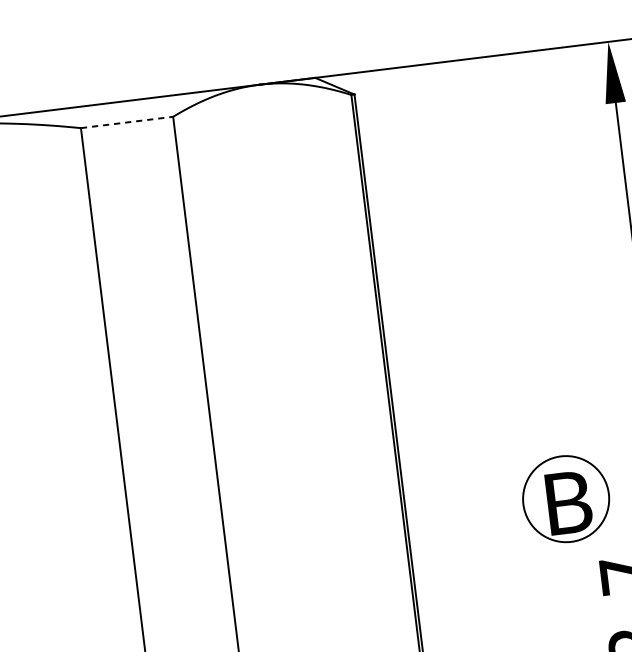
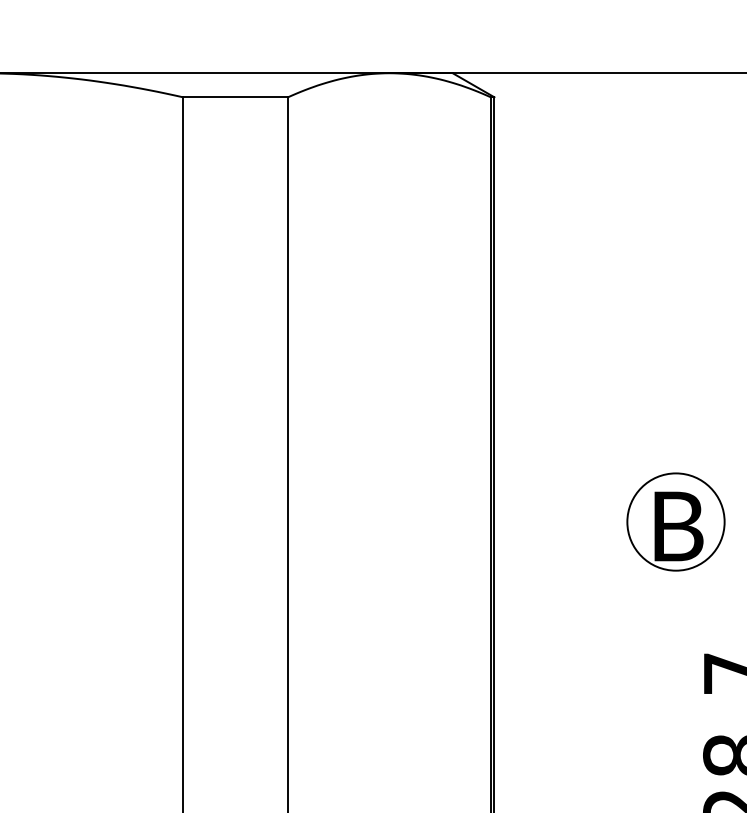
line: (127, 122) -> (236, 97), dashed -> solid
part: (565, 498) -> (675, 521), moved

